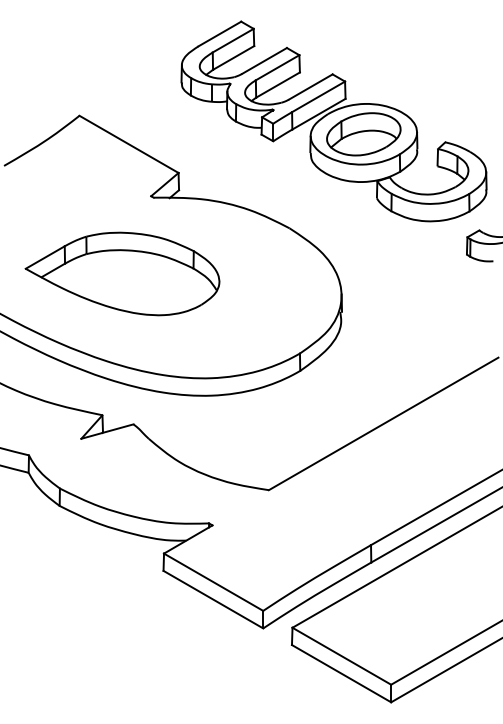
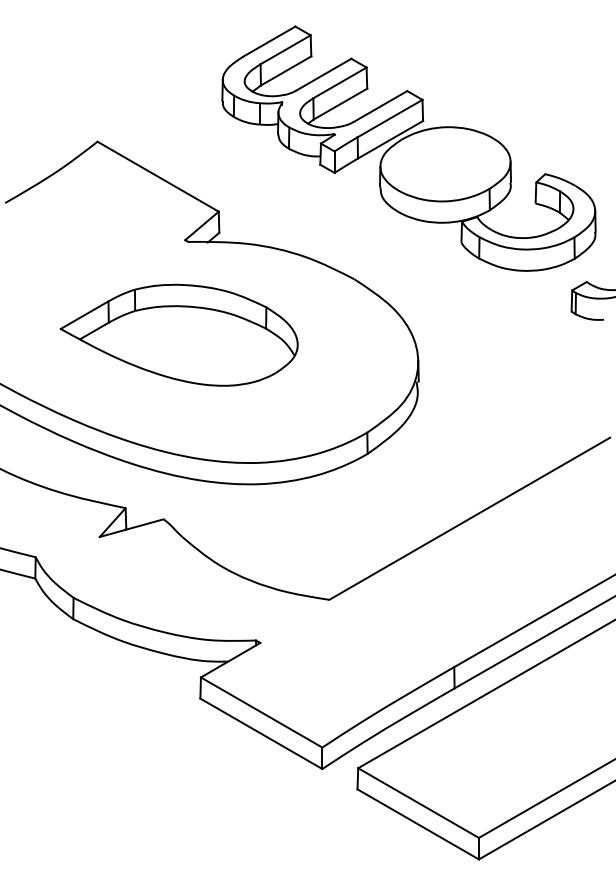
part: (363, 134) -> (445, 164), removed
part: (121, 273) -> (178, 334), moved

